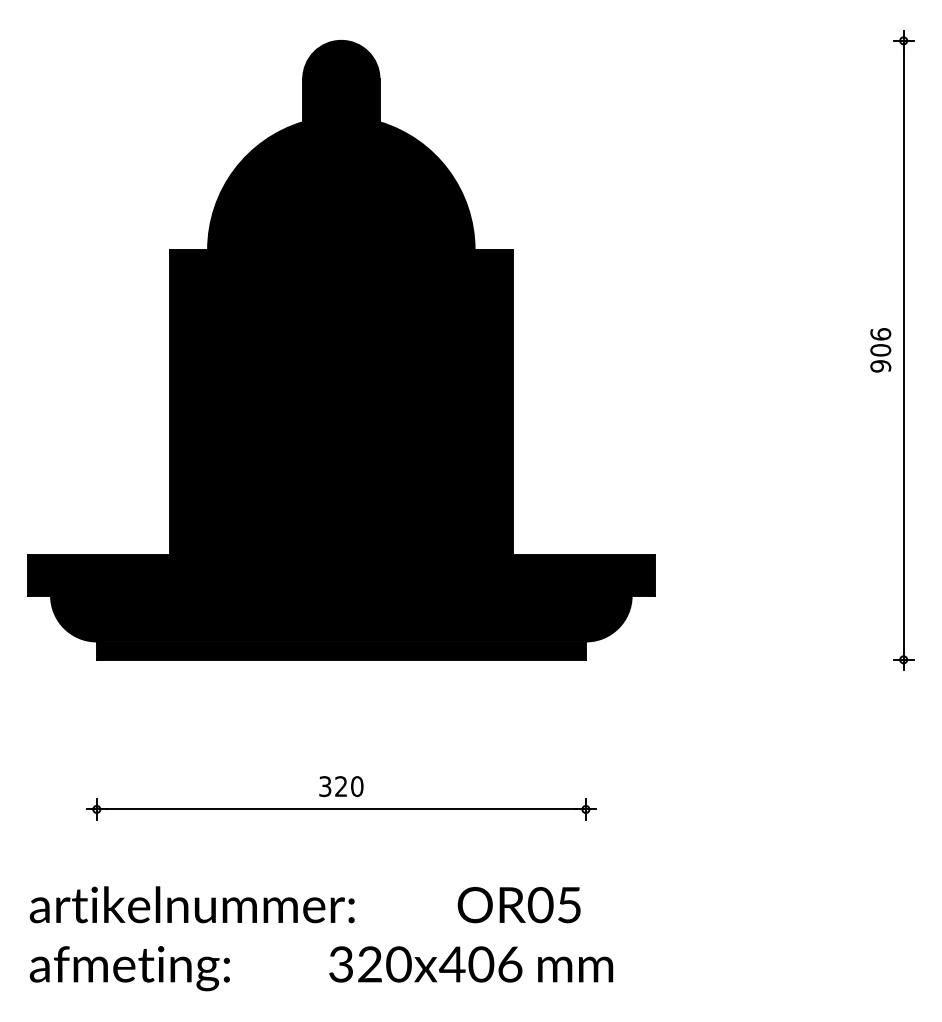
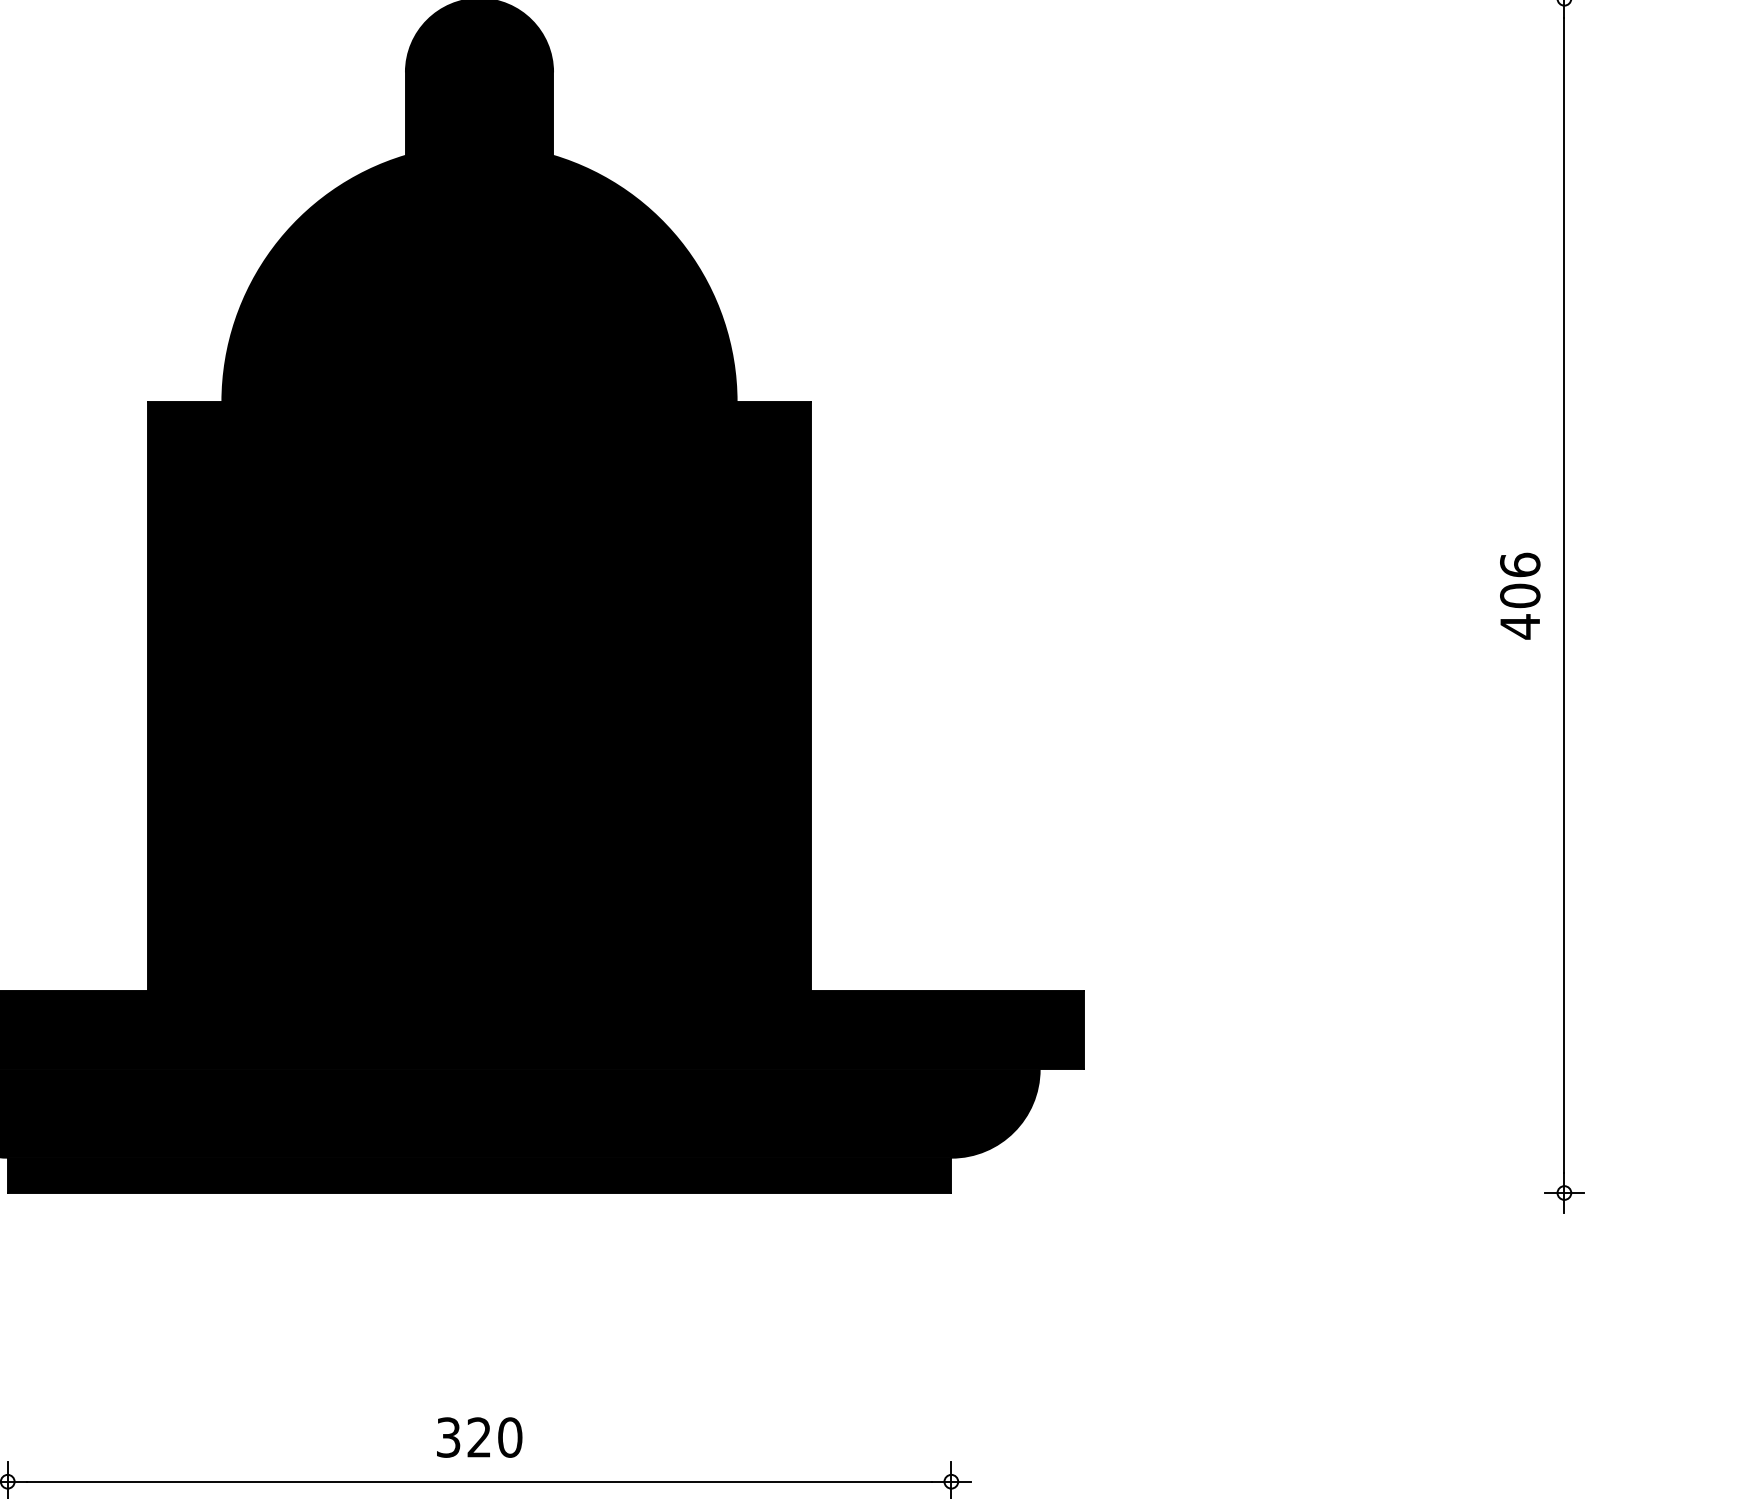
text: (880, 365) -> (1519, 625), 906 -> 406

